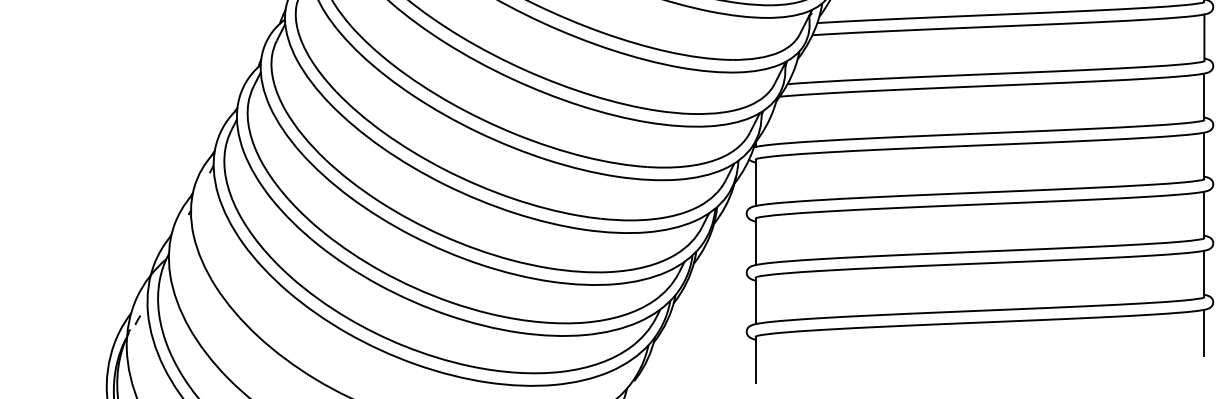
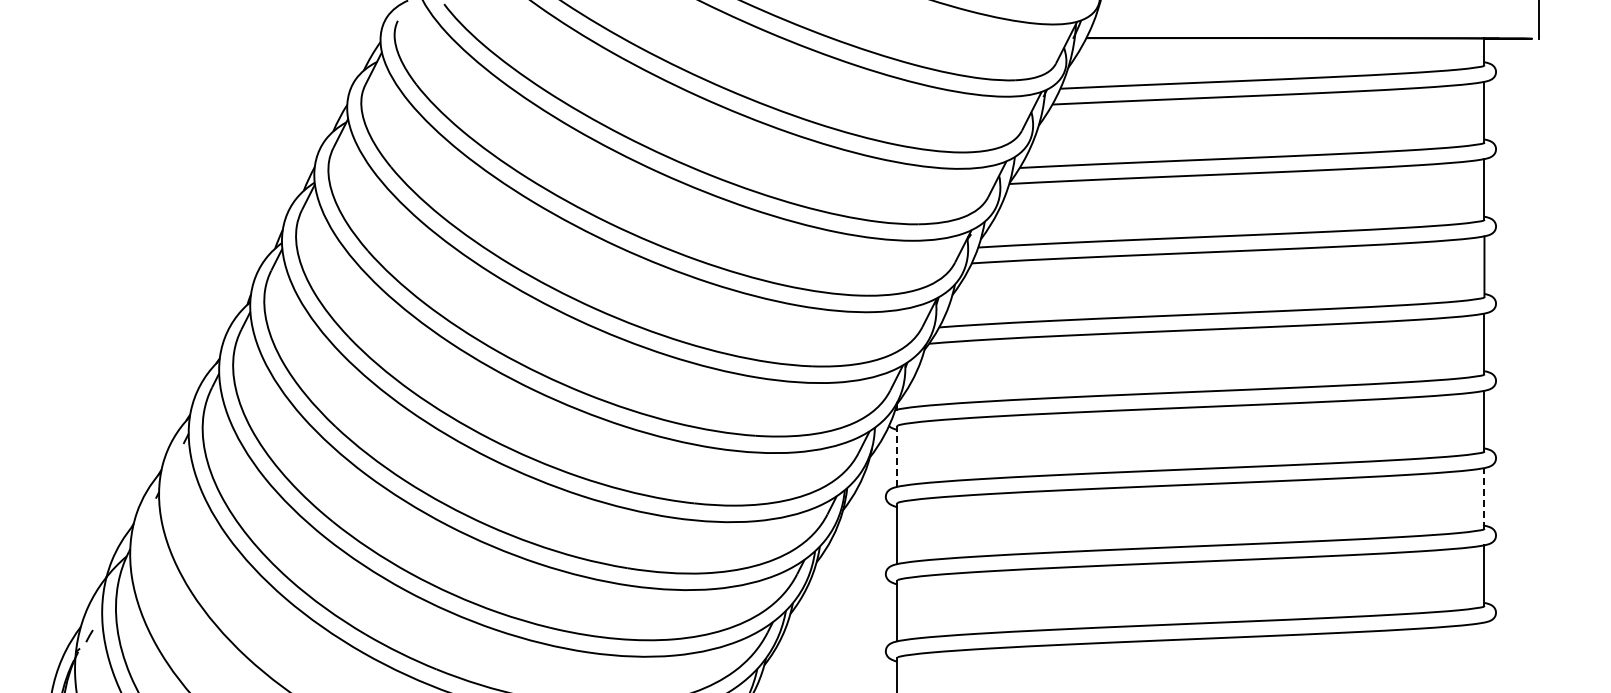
line: (755, 182) -> (897, 456), solid -> dashed
line: (1204, 214) -> (1484, 497), solid -> dashed
line: (1204, 332) -> (1484, 652), removed

